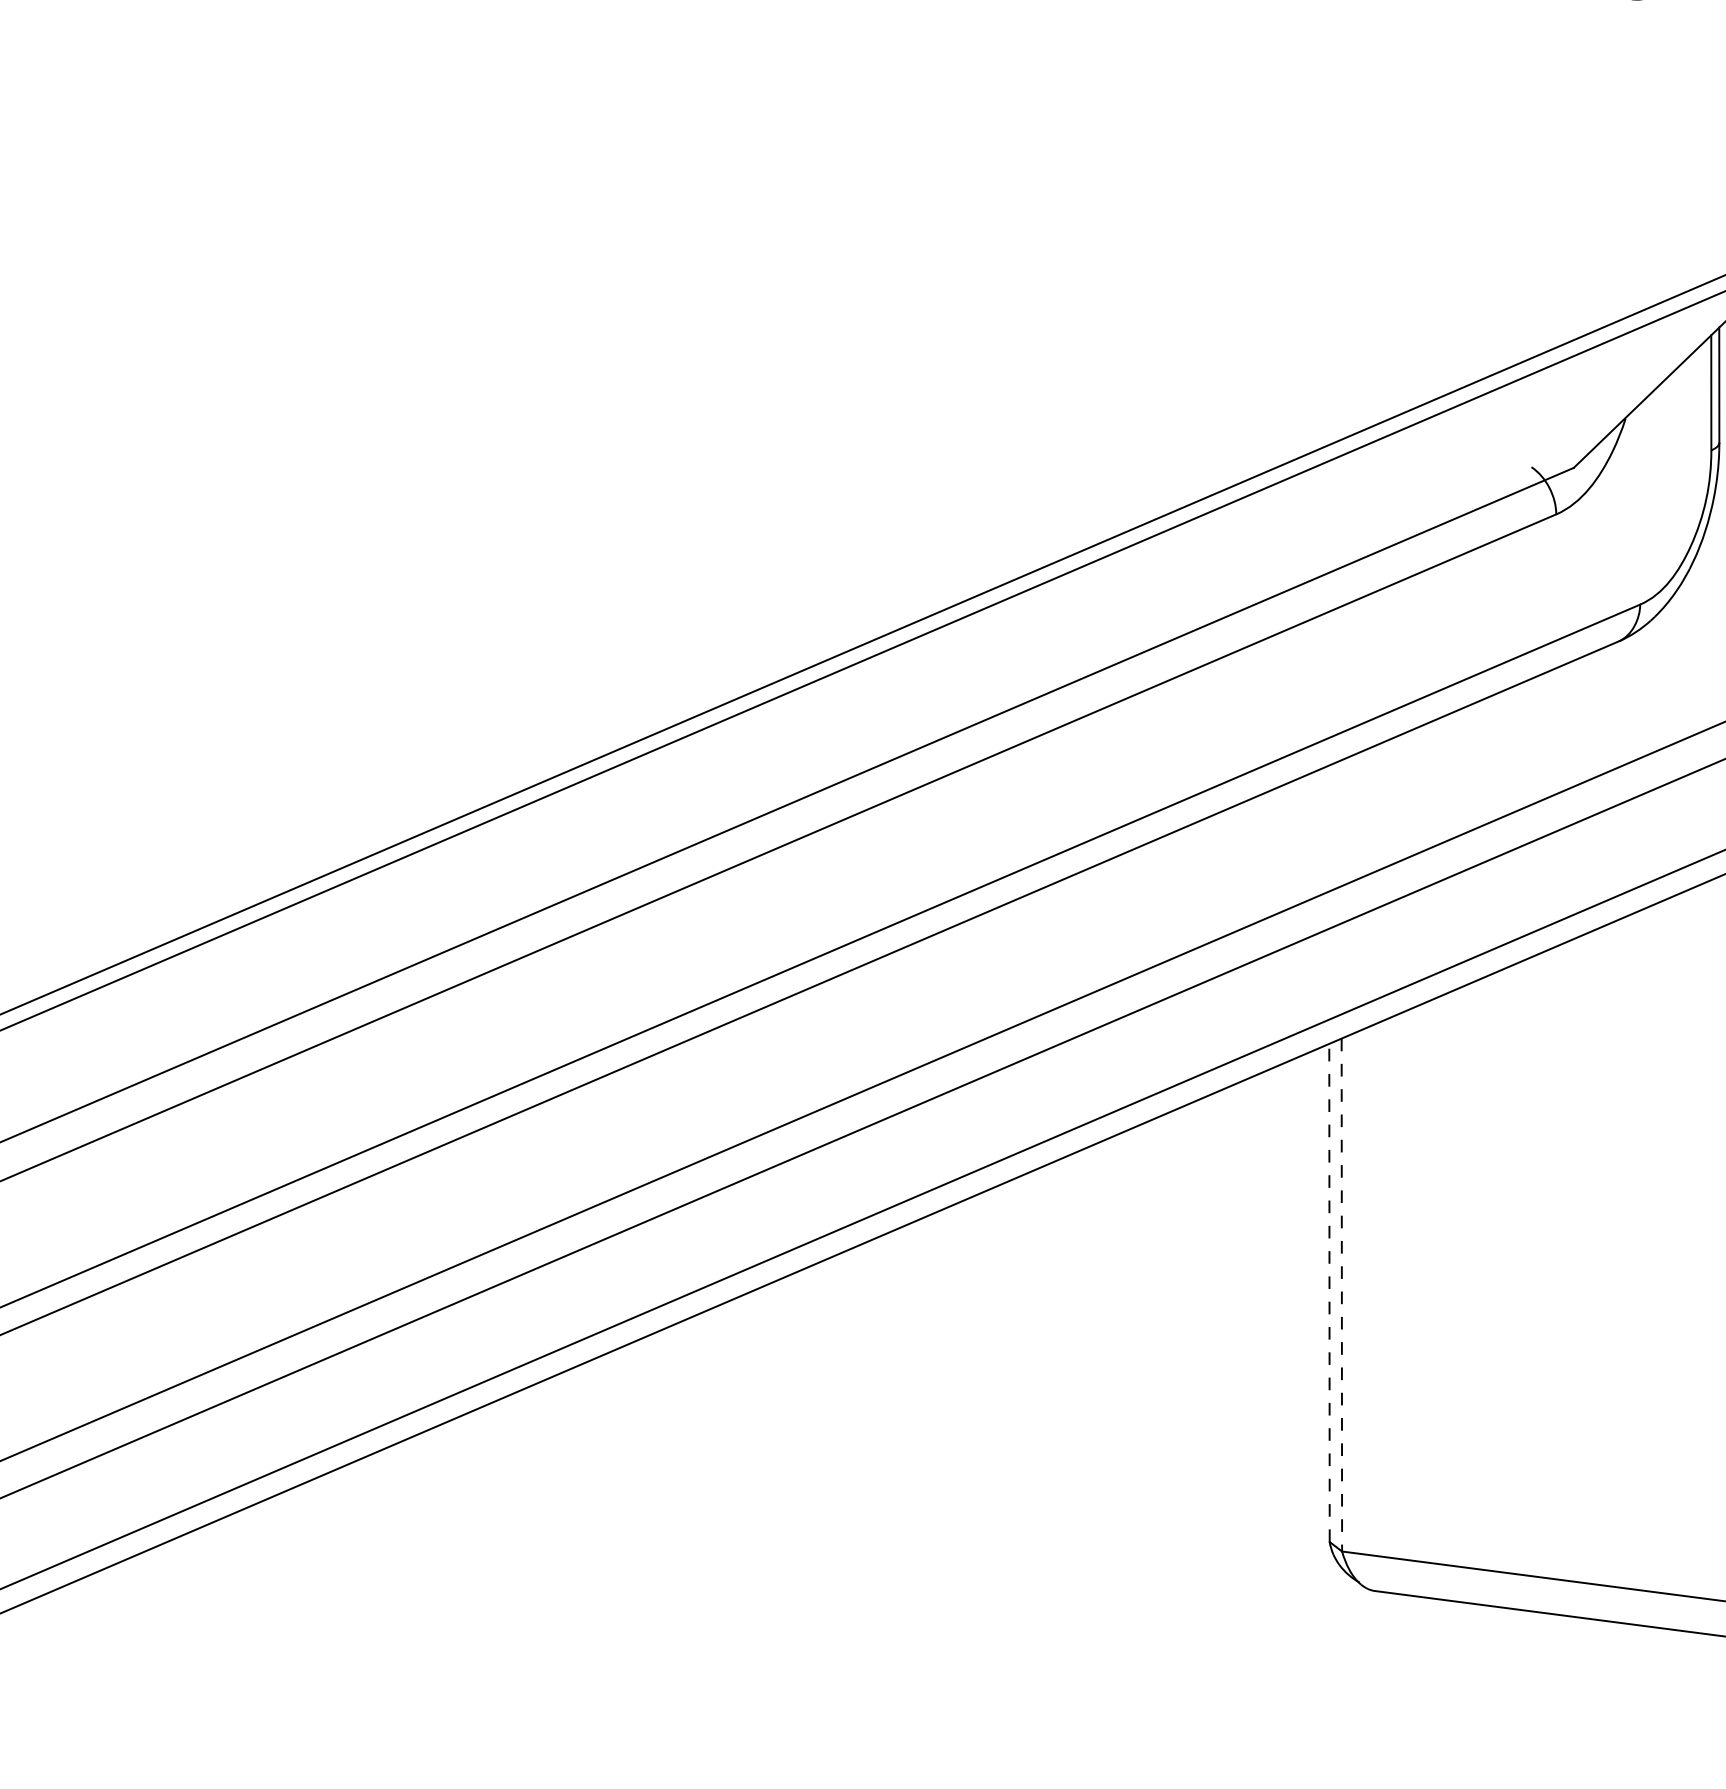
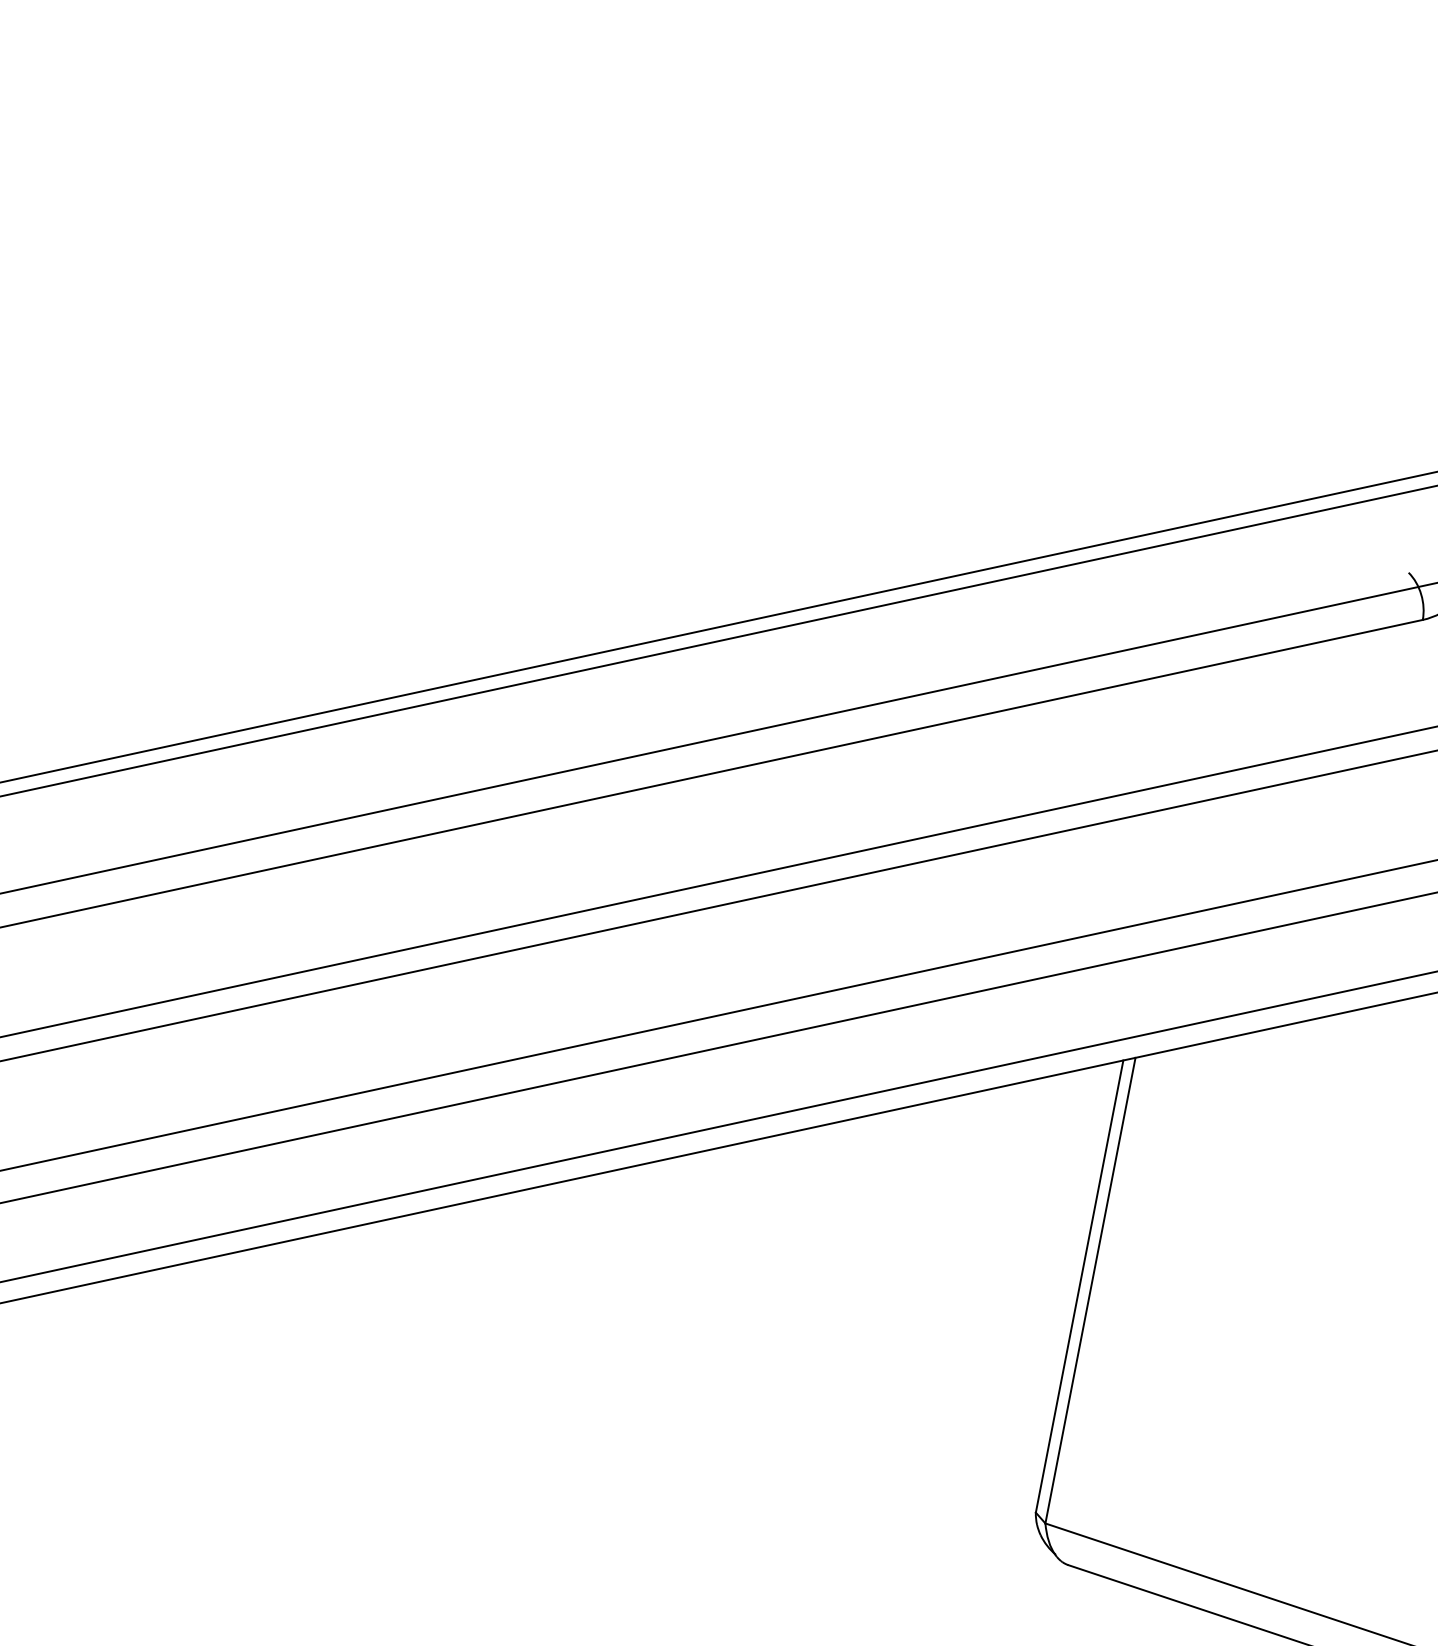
line: (1329, 1292) -> (1079, 1286), dashed -> solid
line: (1341, 1295) -> (1090, 1290), dashed -> solid

